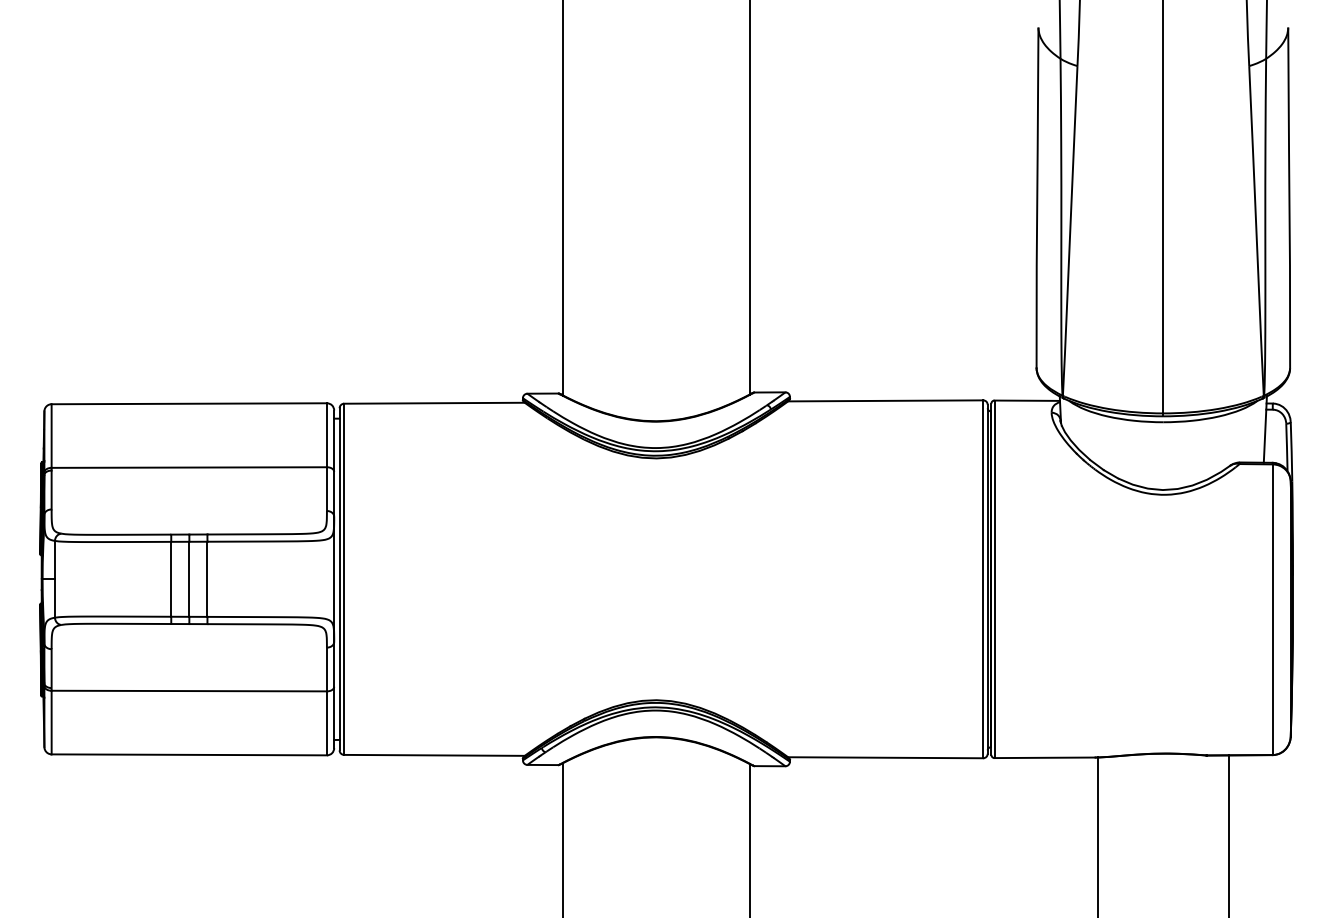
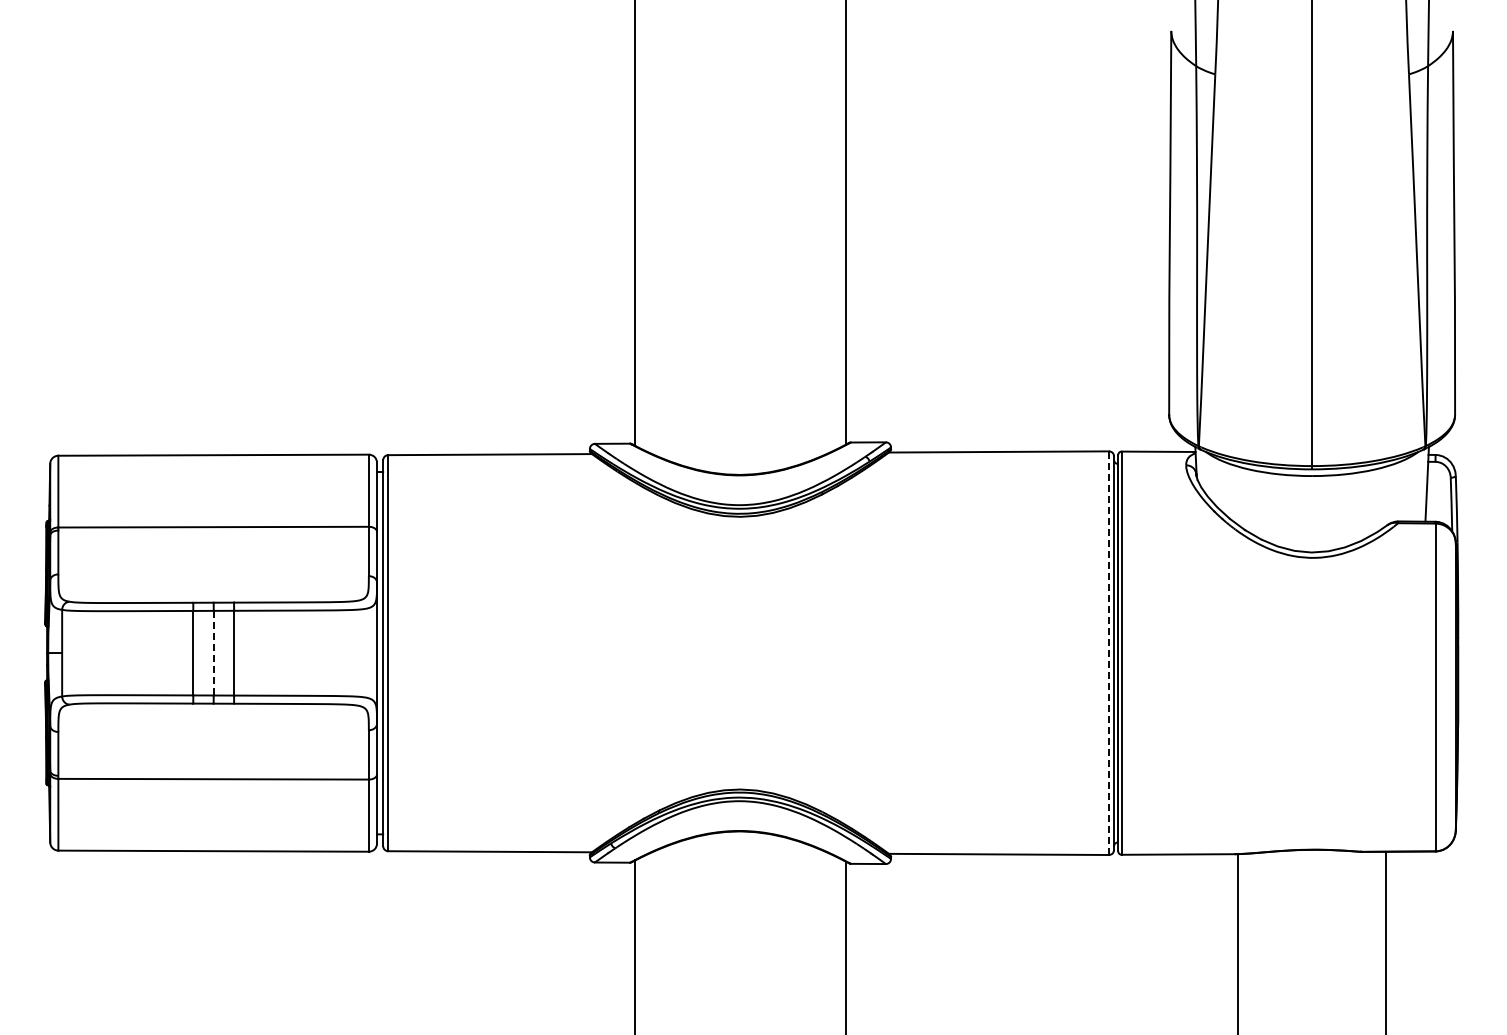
line: (189, 579) -> (213, 653), solid -> dashed
line: (982, 579) -> (1108, 653), solid -> dashed

